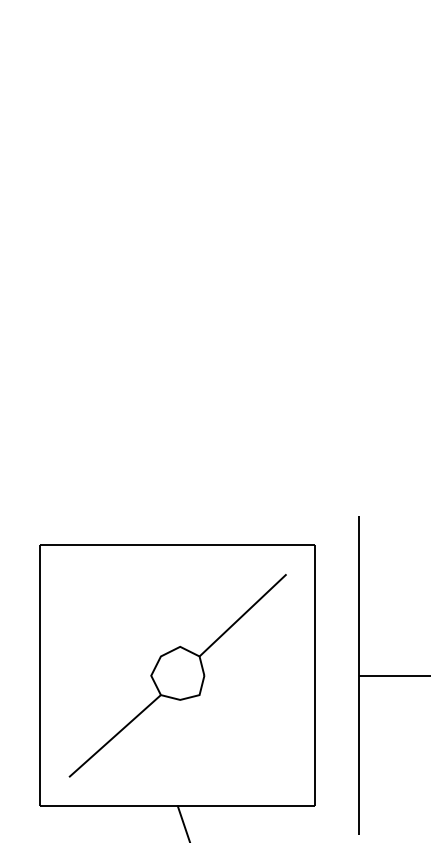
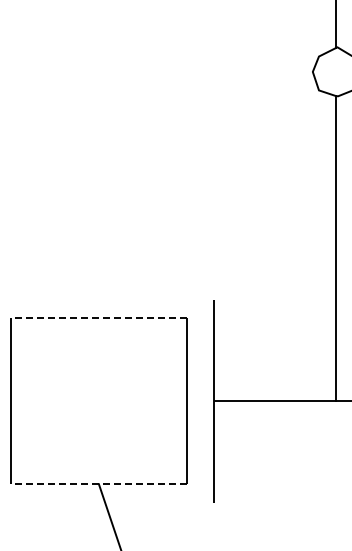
line: (177, 546) -> (98, 318), solid -> dashed
part: (177, 676) -> (98, 401), removed
line: (177, 806) -> (98, 484), solid -> dashed

